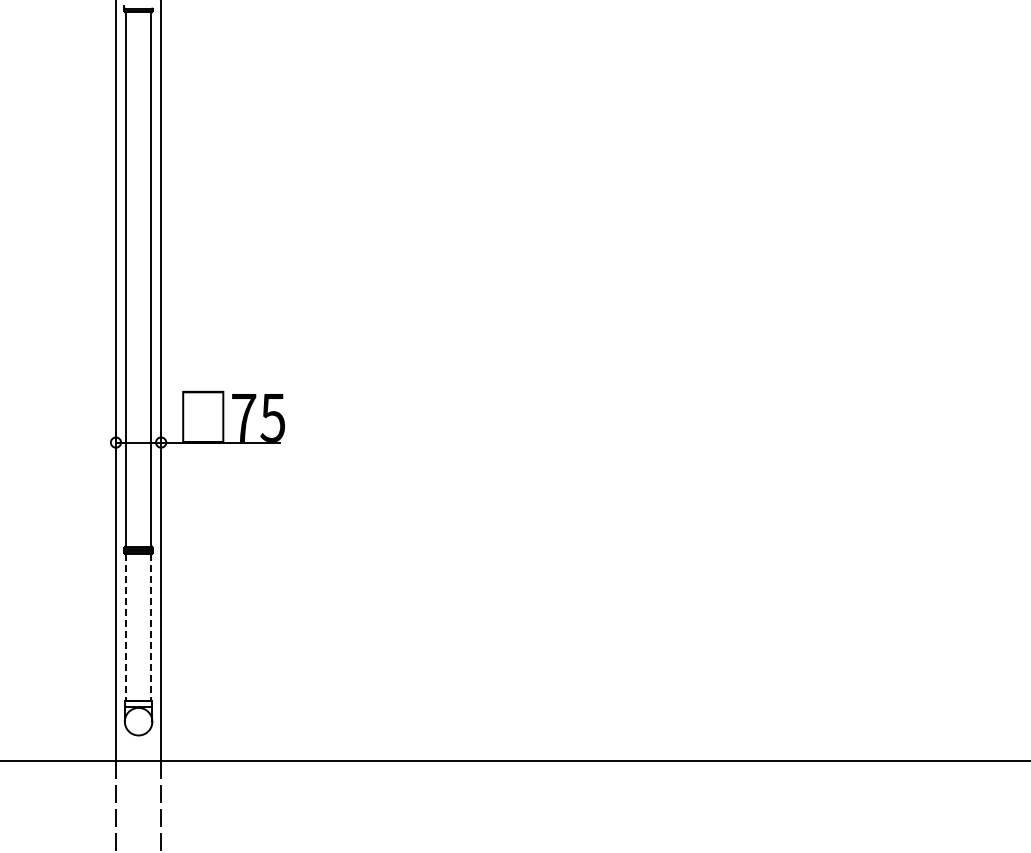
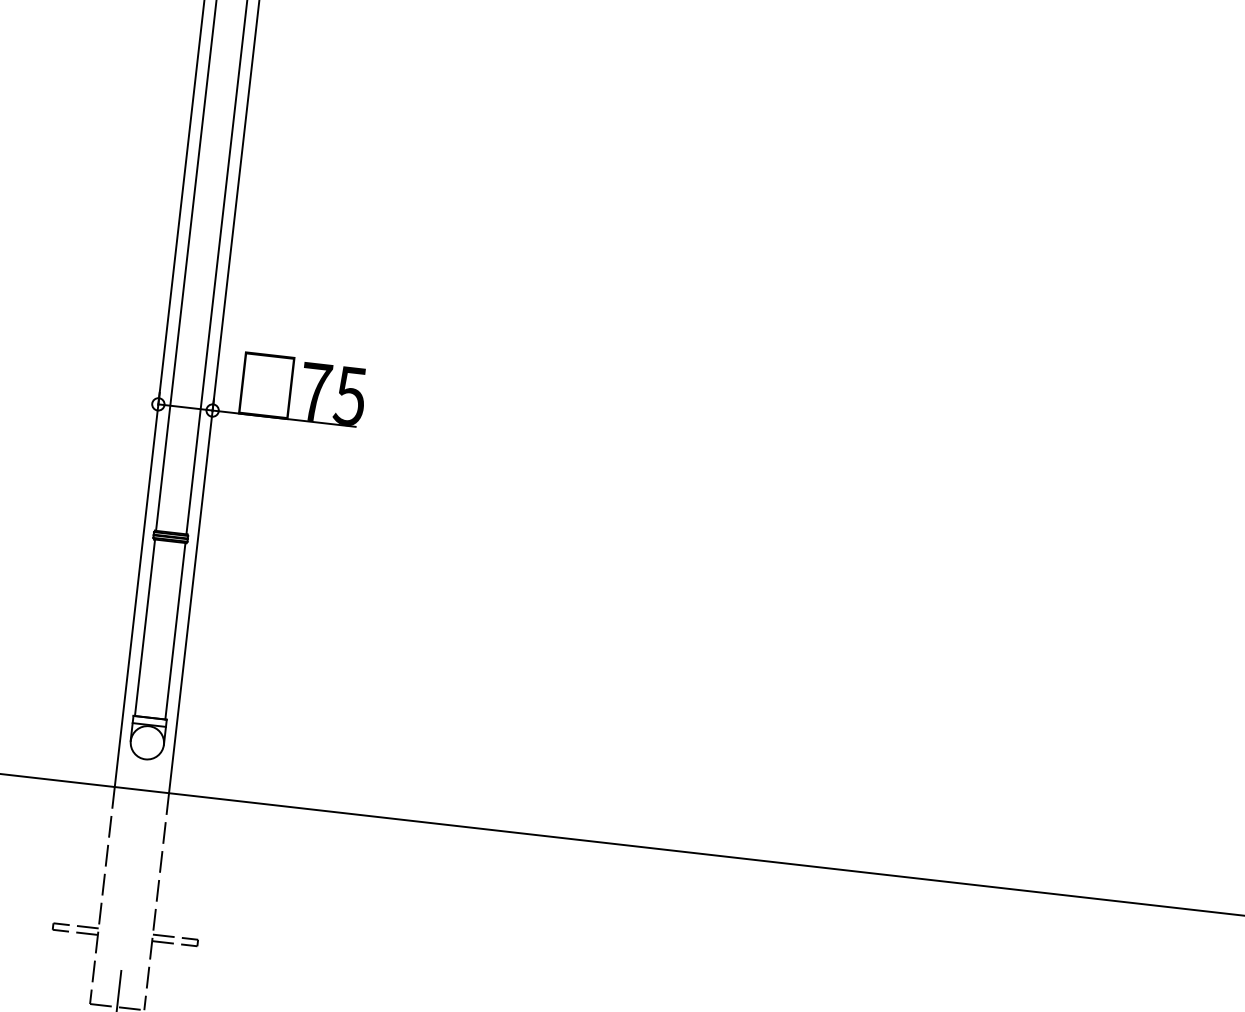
line: (125, 627) -> (144, 627), dashed -> solid
line: (151, 627) -> (175, 631), dashed -> solid

